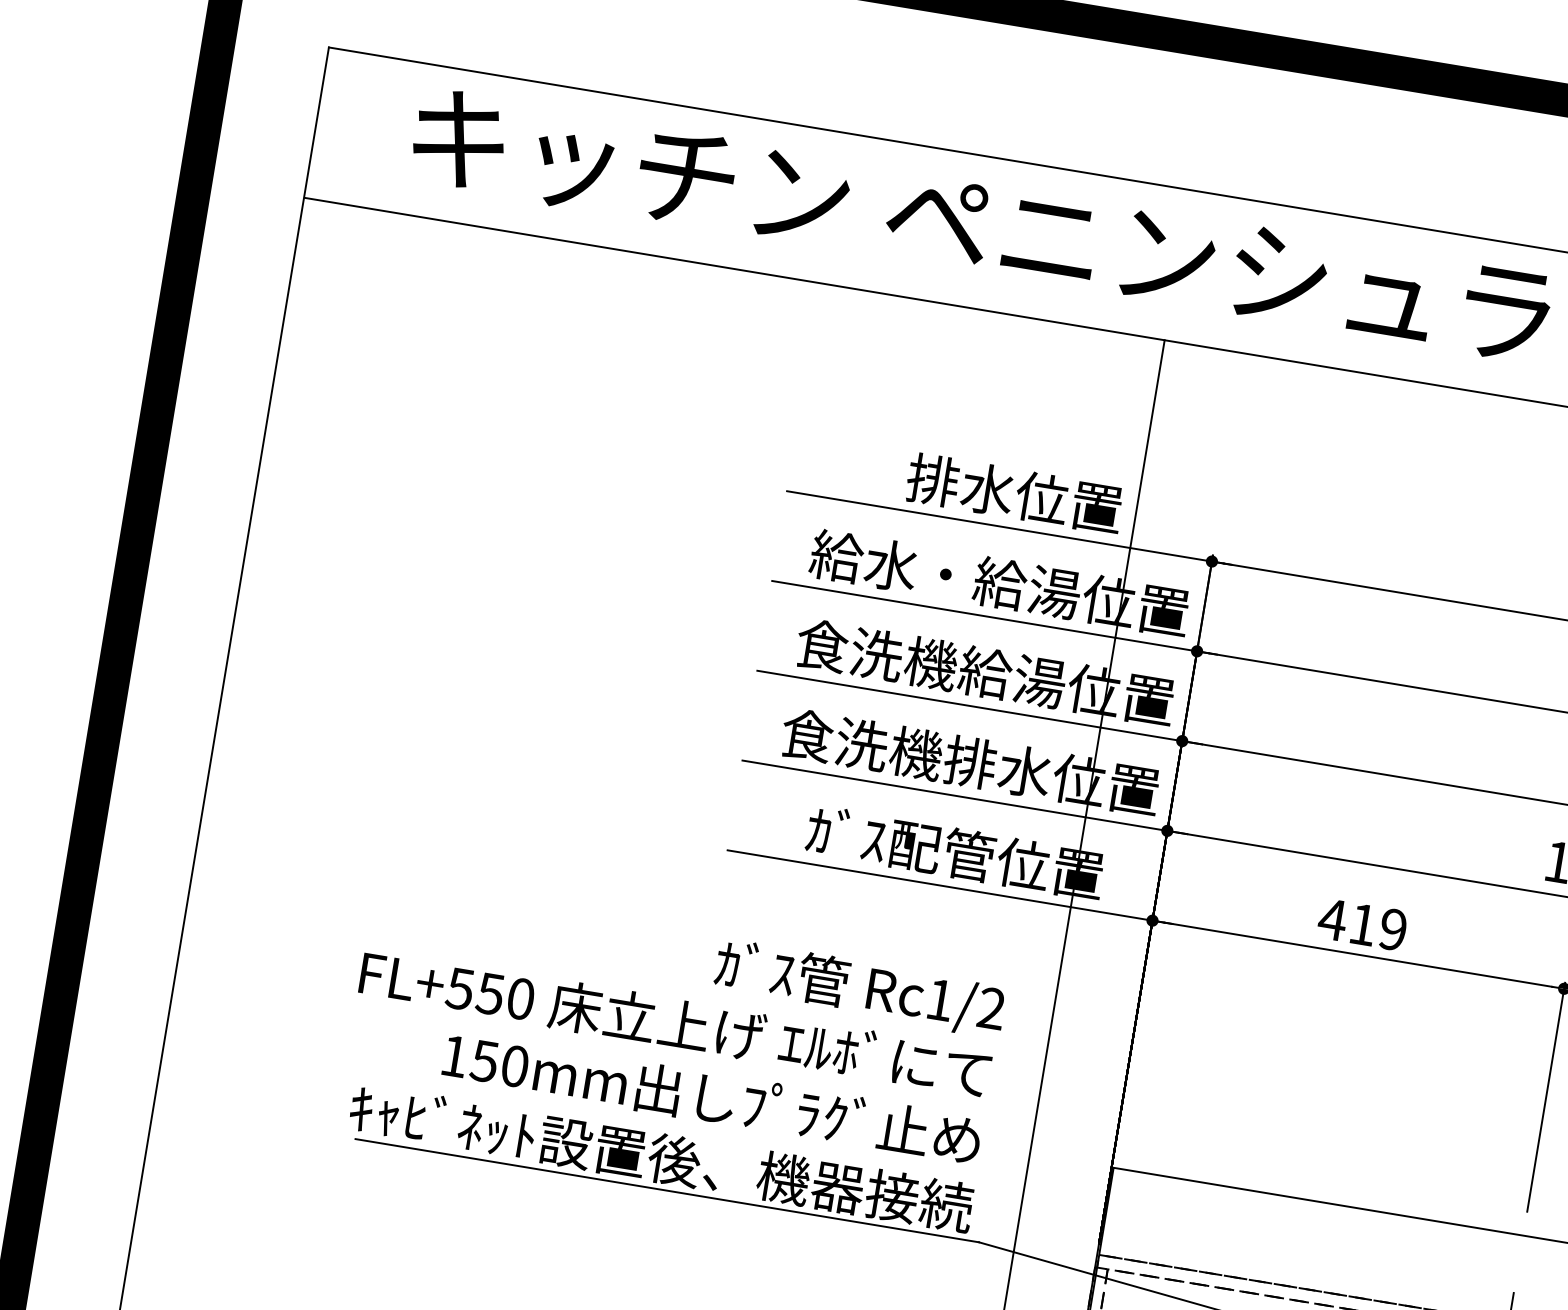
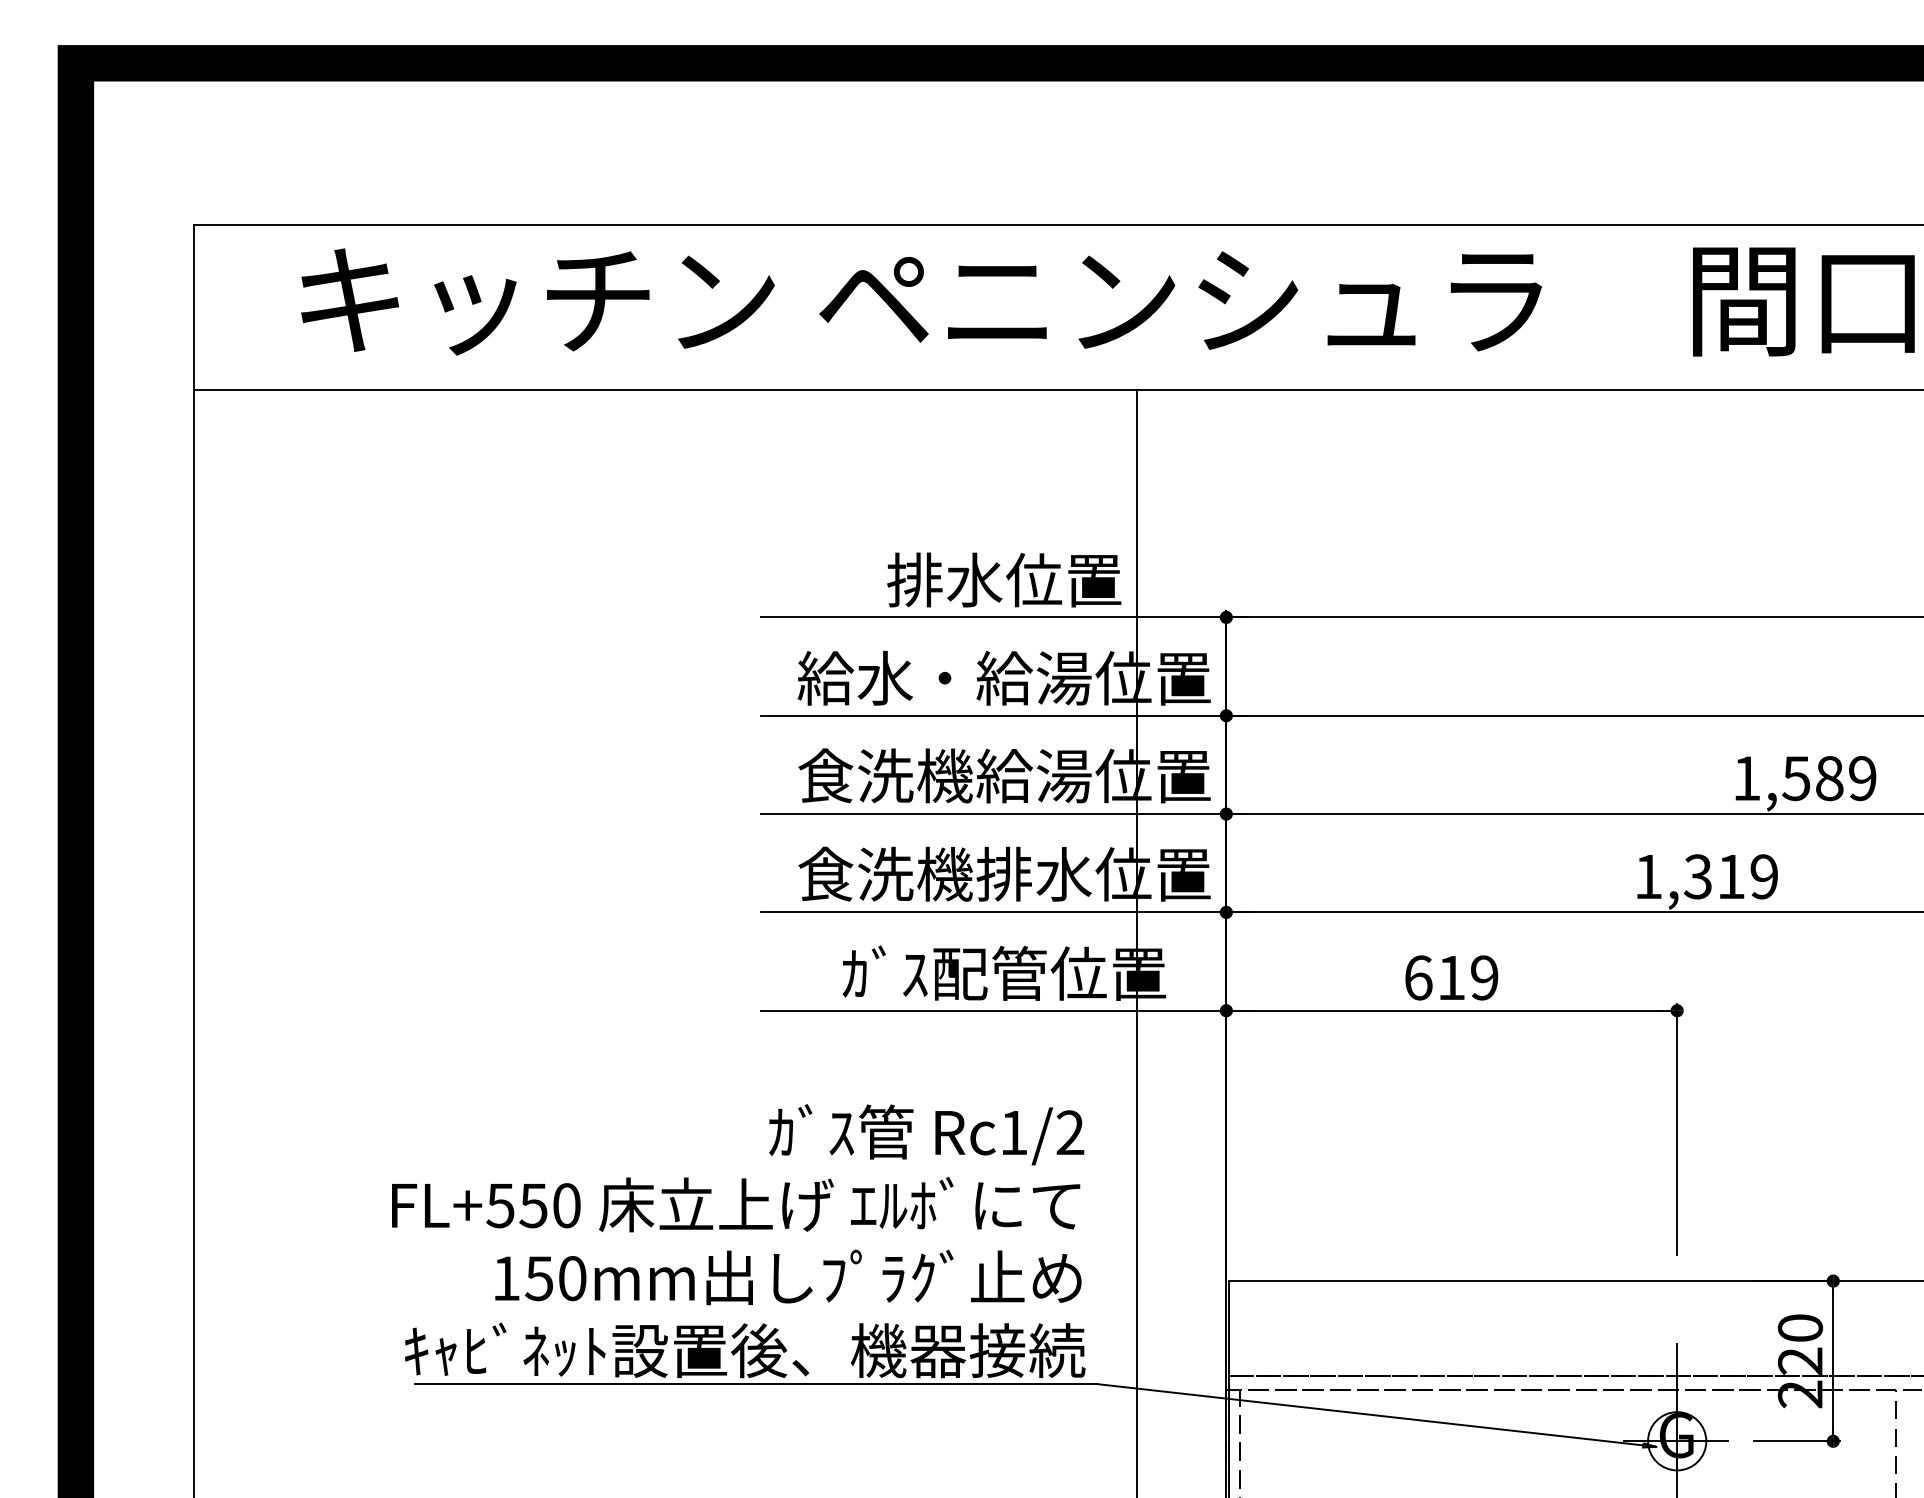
text: (1332, 919) -> (1418, 977), 419 -> 619

